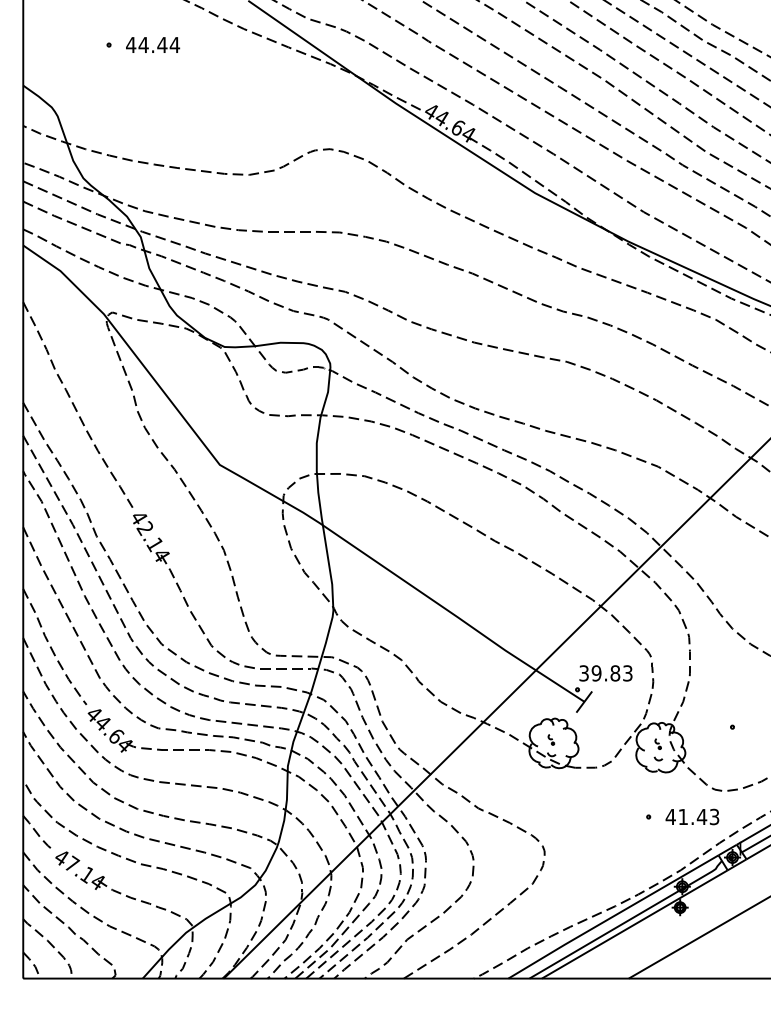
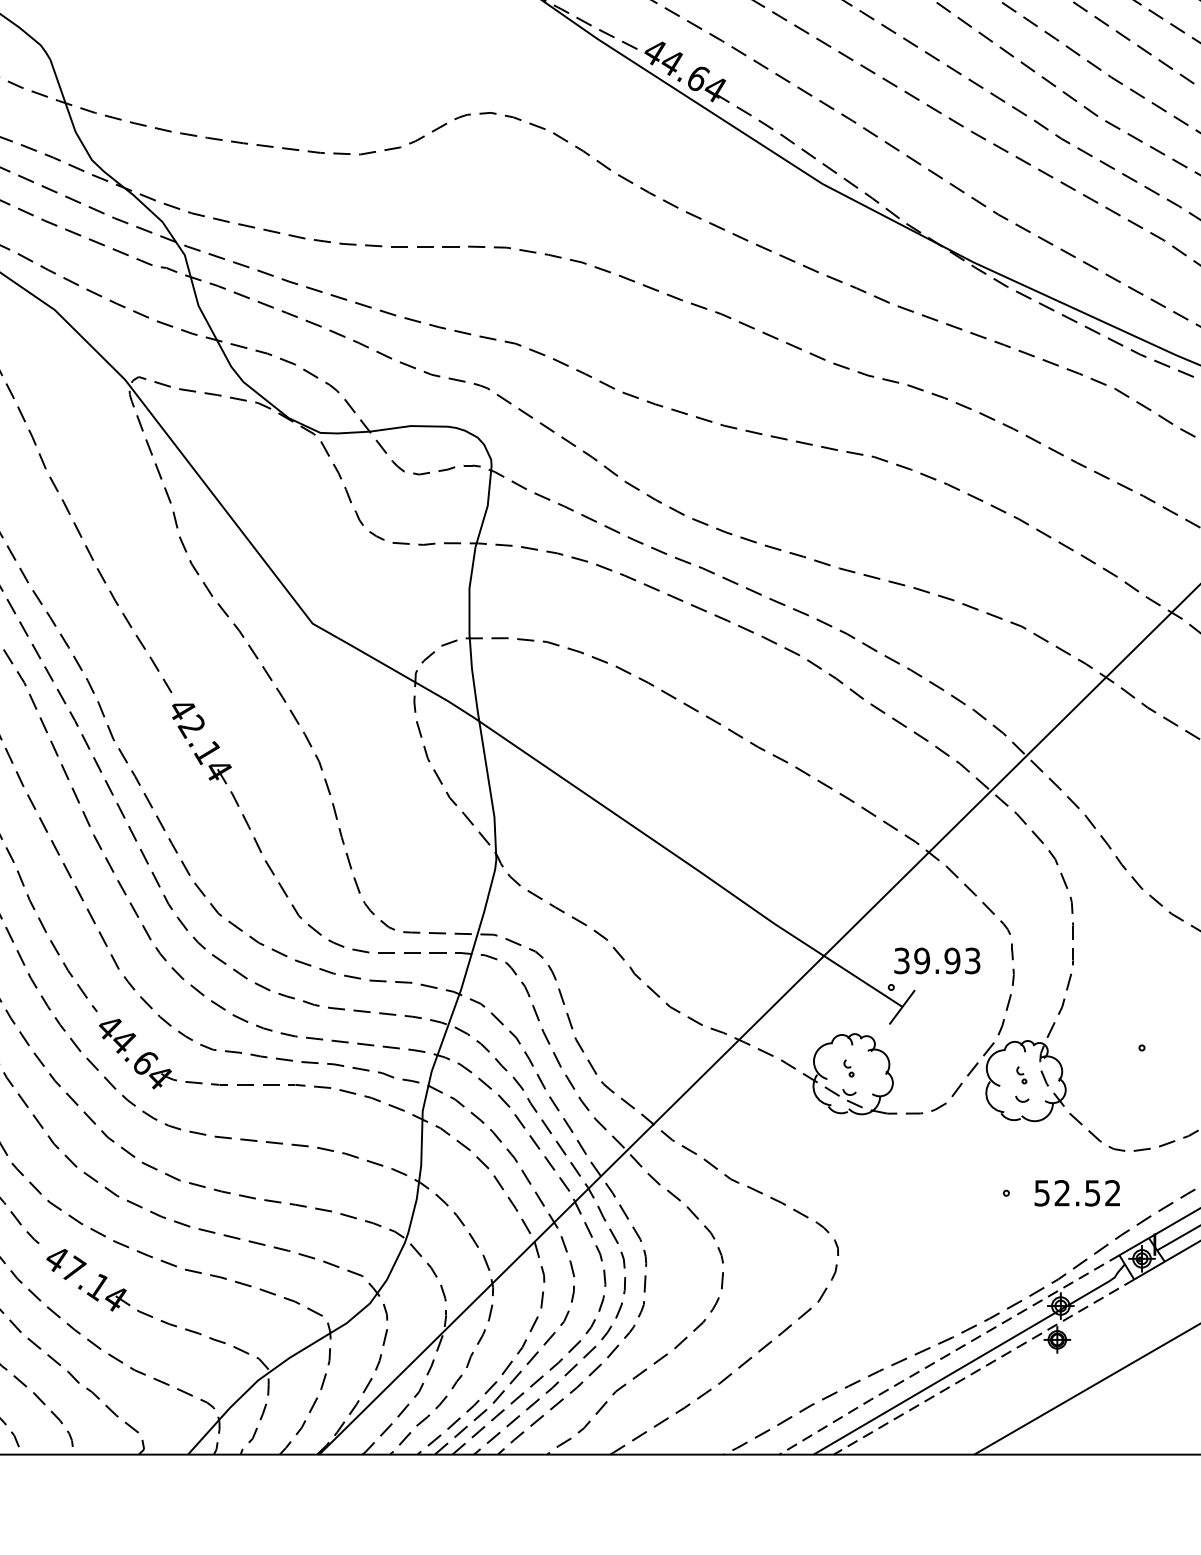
text: (615, 673) -> (952, 961), 39.83 -> 39.93
text: (692, 816) -> (1077, 1192), 41.43 -> 52.52
line: (612, 917) -> (947, 1355), solid -> dashed
line: (634, 924) -> (983, 1367), solid -> dashed

